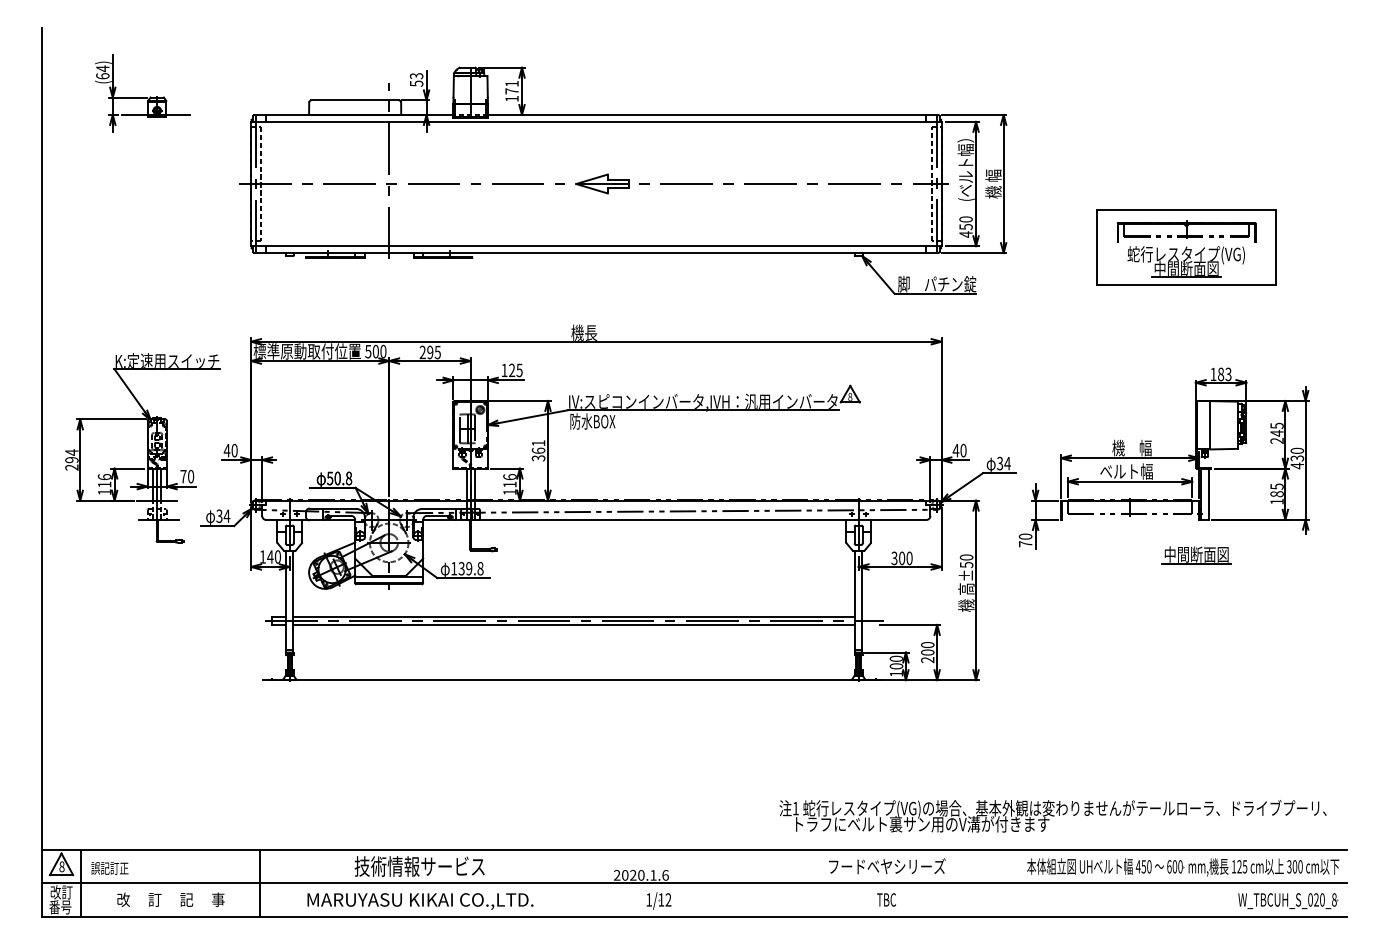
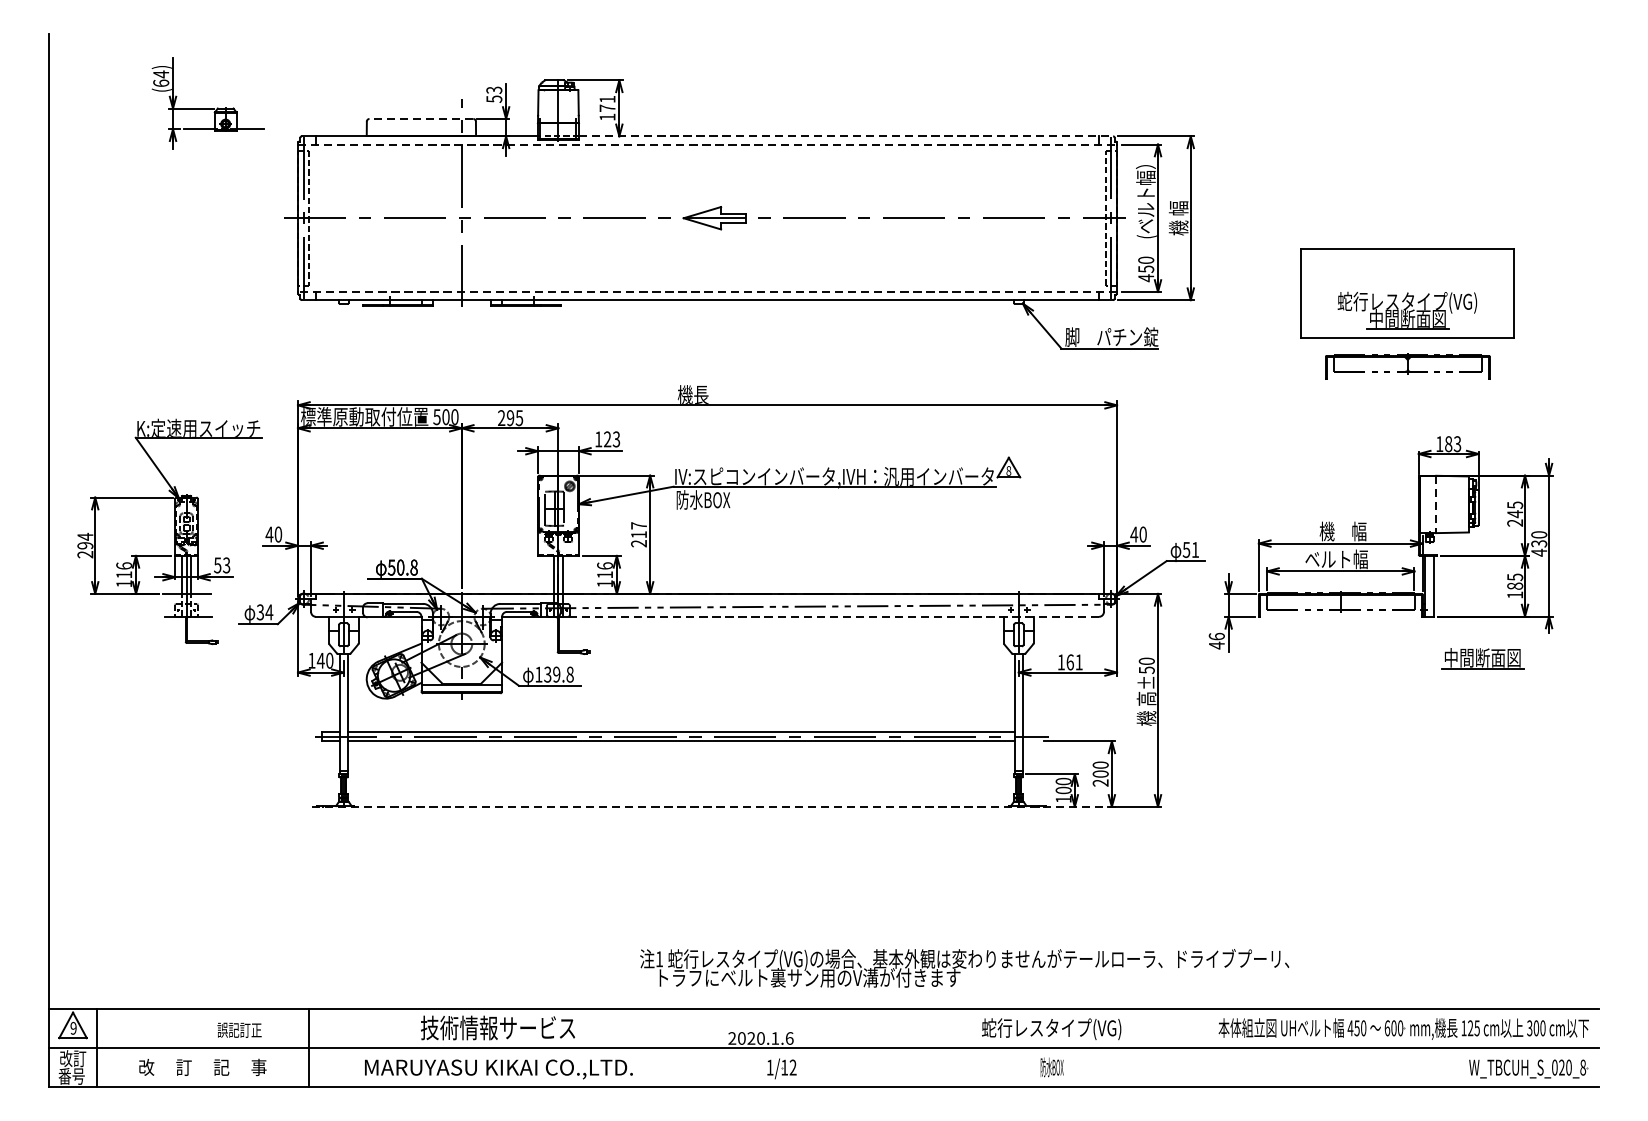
part: (142, 93) -> (208, 103), moved
line: (355, 100) -> (421, 119), solid -> dashed
line: (713, 114) -> (846, 135), solid -> dashed
line: (596, 121) -> (707, 144), solid -> dashed
part: (1186, 231) -> (1407, 365), moved
line: (595, 246) -> (706, 292), solid -> dashed
text: (519, 369) -> (616, 438), 125 -> 123
line: (1210, 425) -> (1436, 504), solid -> dashed
text: (538, 450) -> (638, 534), 361 -> 217
text: (1003, 463) -> (1190, 549), 34 -> 51
text: (187, 476) -> (222, 565), 70 -> 53
line: (698, 519) -> (828, 616), solid -> dashed
text: (1025, 540) -> (1216, 641), 70 -> 46
part: (1196, 555) -> (1482, 658), moved
text: (901, 558) -> (1069, 662), 300 -> 161
line: (598, 680) -> (710, 807), solid -> dashed
text: (1052, 816) -> (963, 968), moved
text: (61, 866) -> (73, 1027), 8 -> 9
text: (886, 867) -> (1051, 1029), フードベヤシリーズ -> 蛇行レスタイプ(VG)
text: (109, 868) -> (239, 1030), moved
text: (886, 899) -> (1051, 1067), TBC -> 防水BOX

